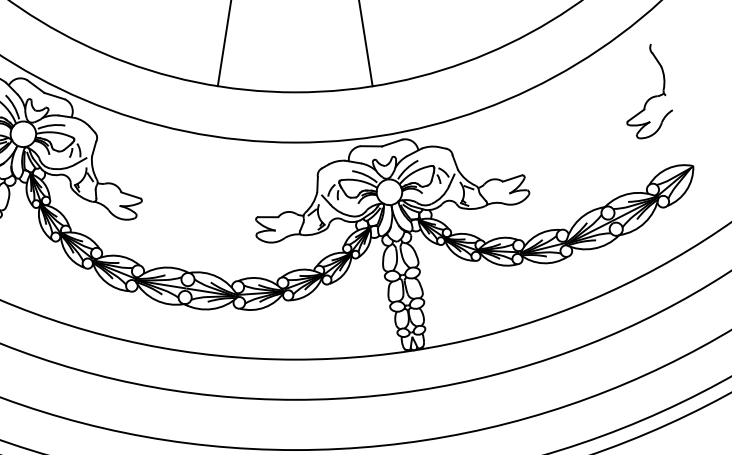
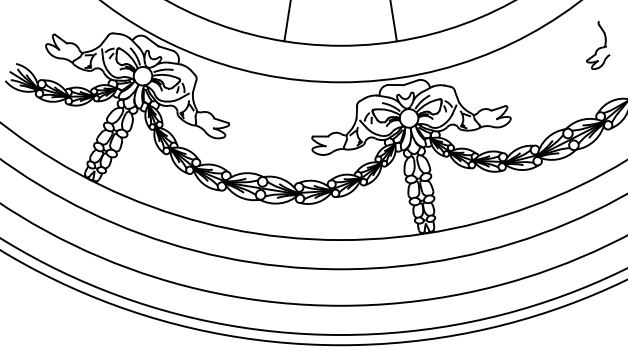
part: (650, 91) -> (598, 45), size x0.7

